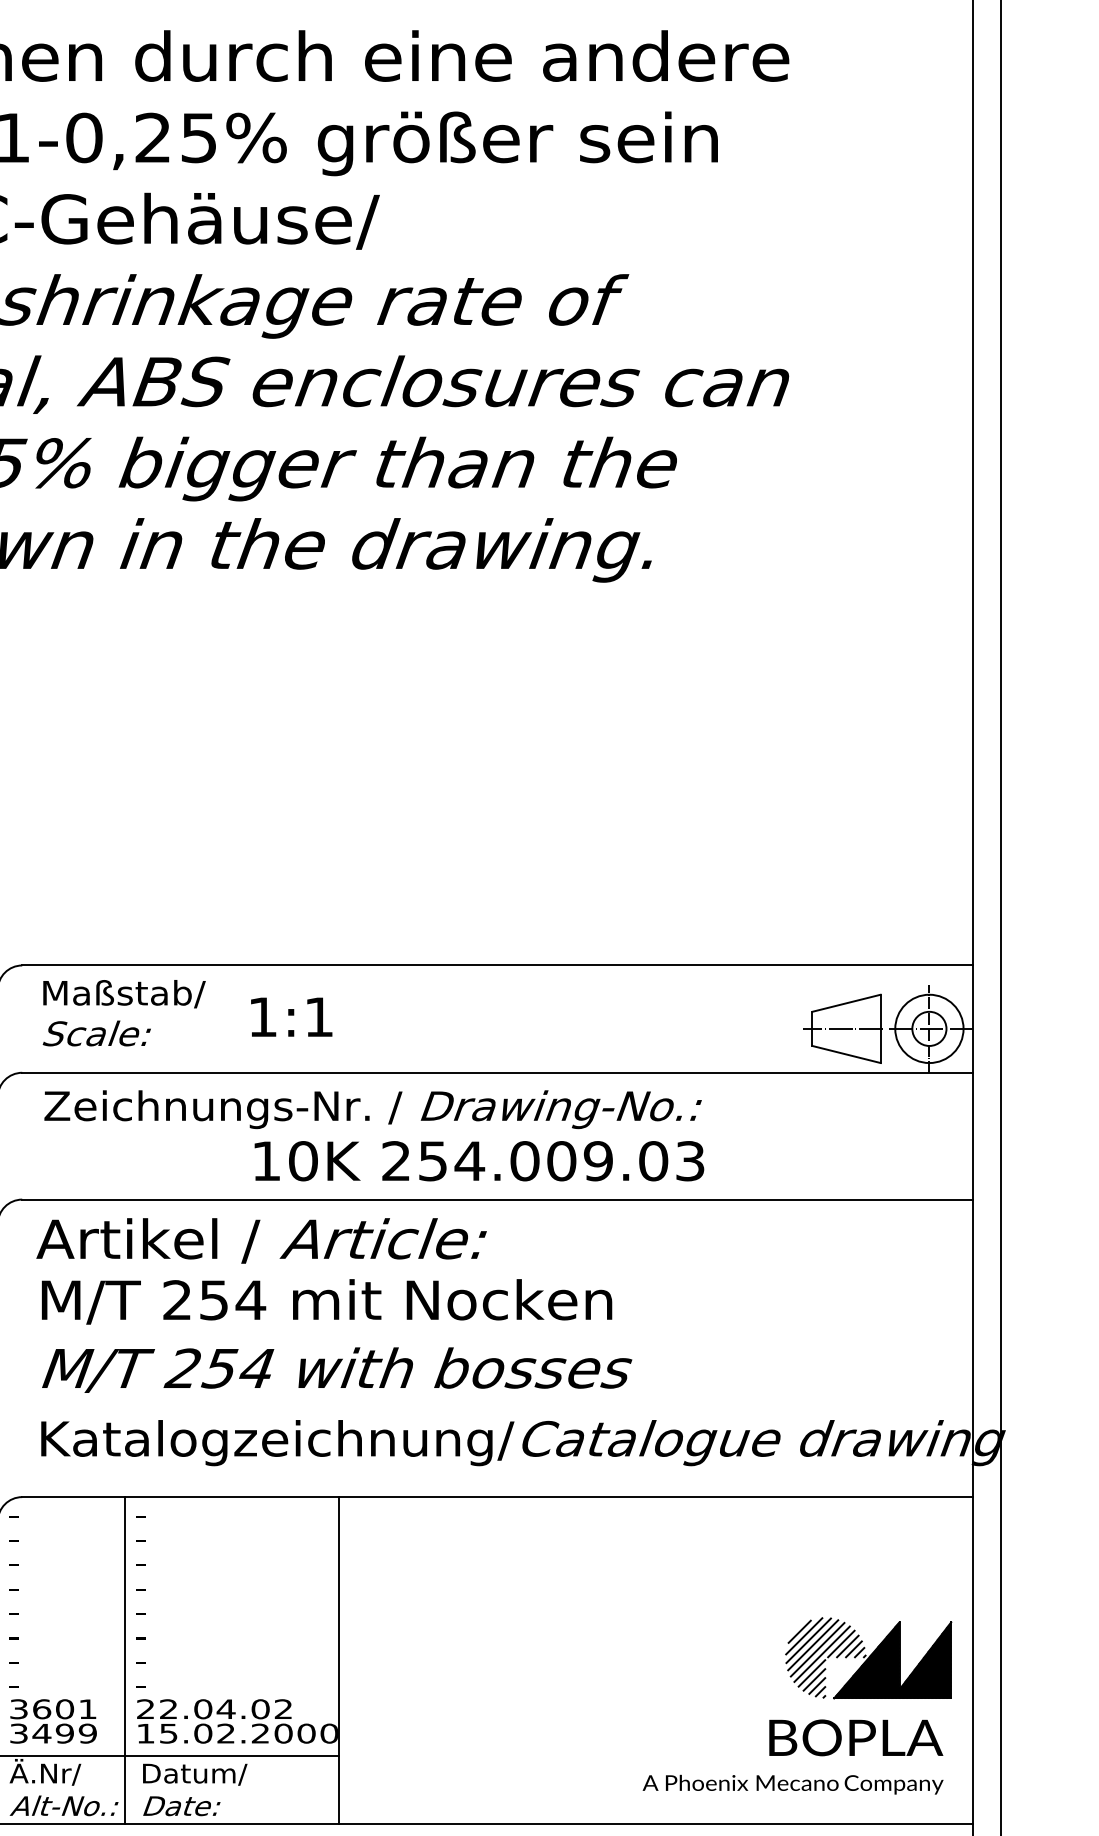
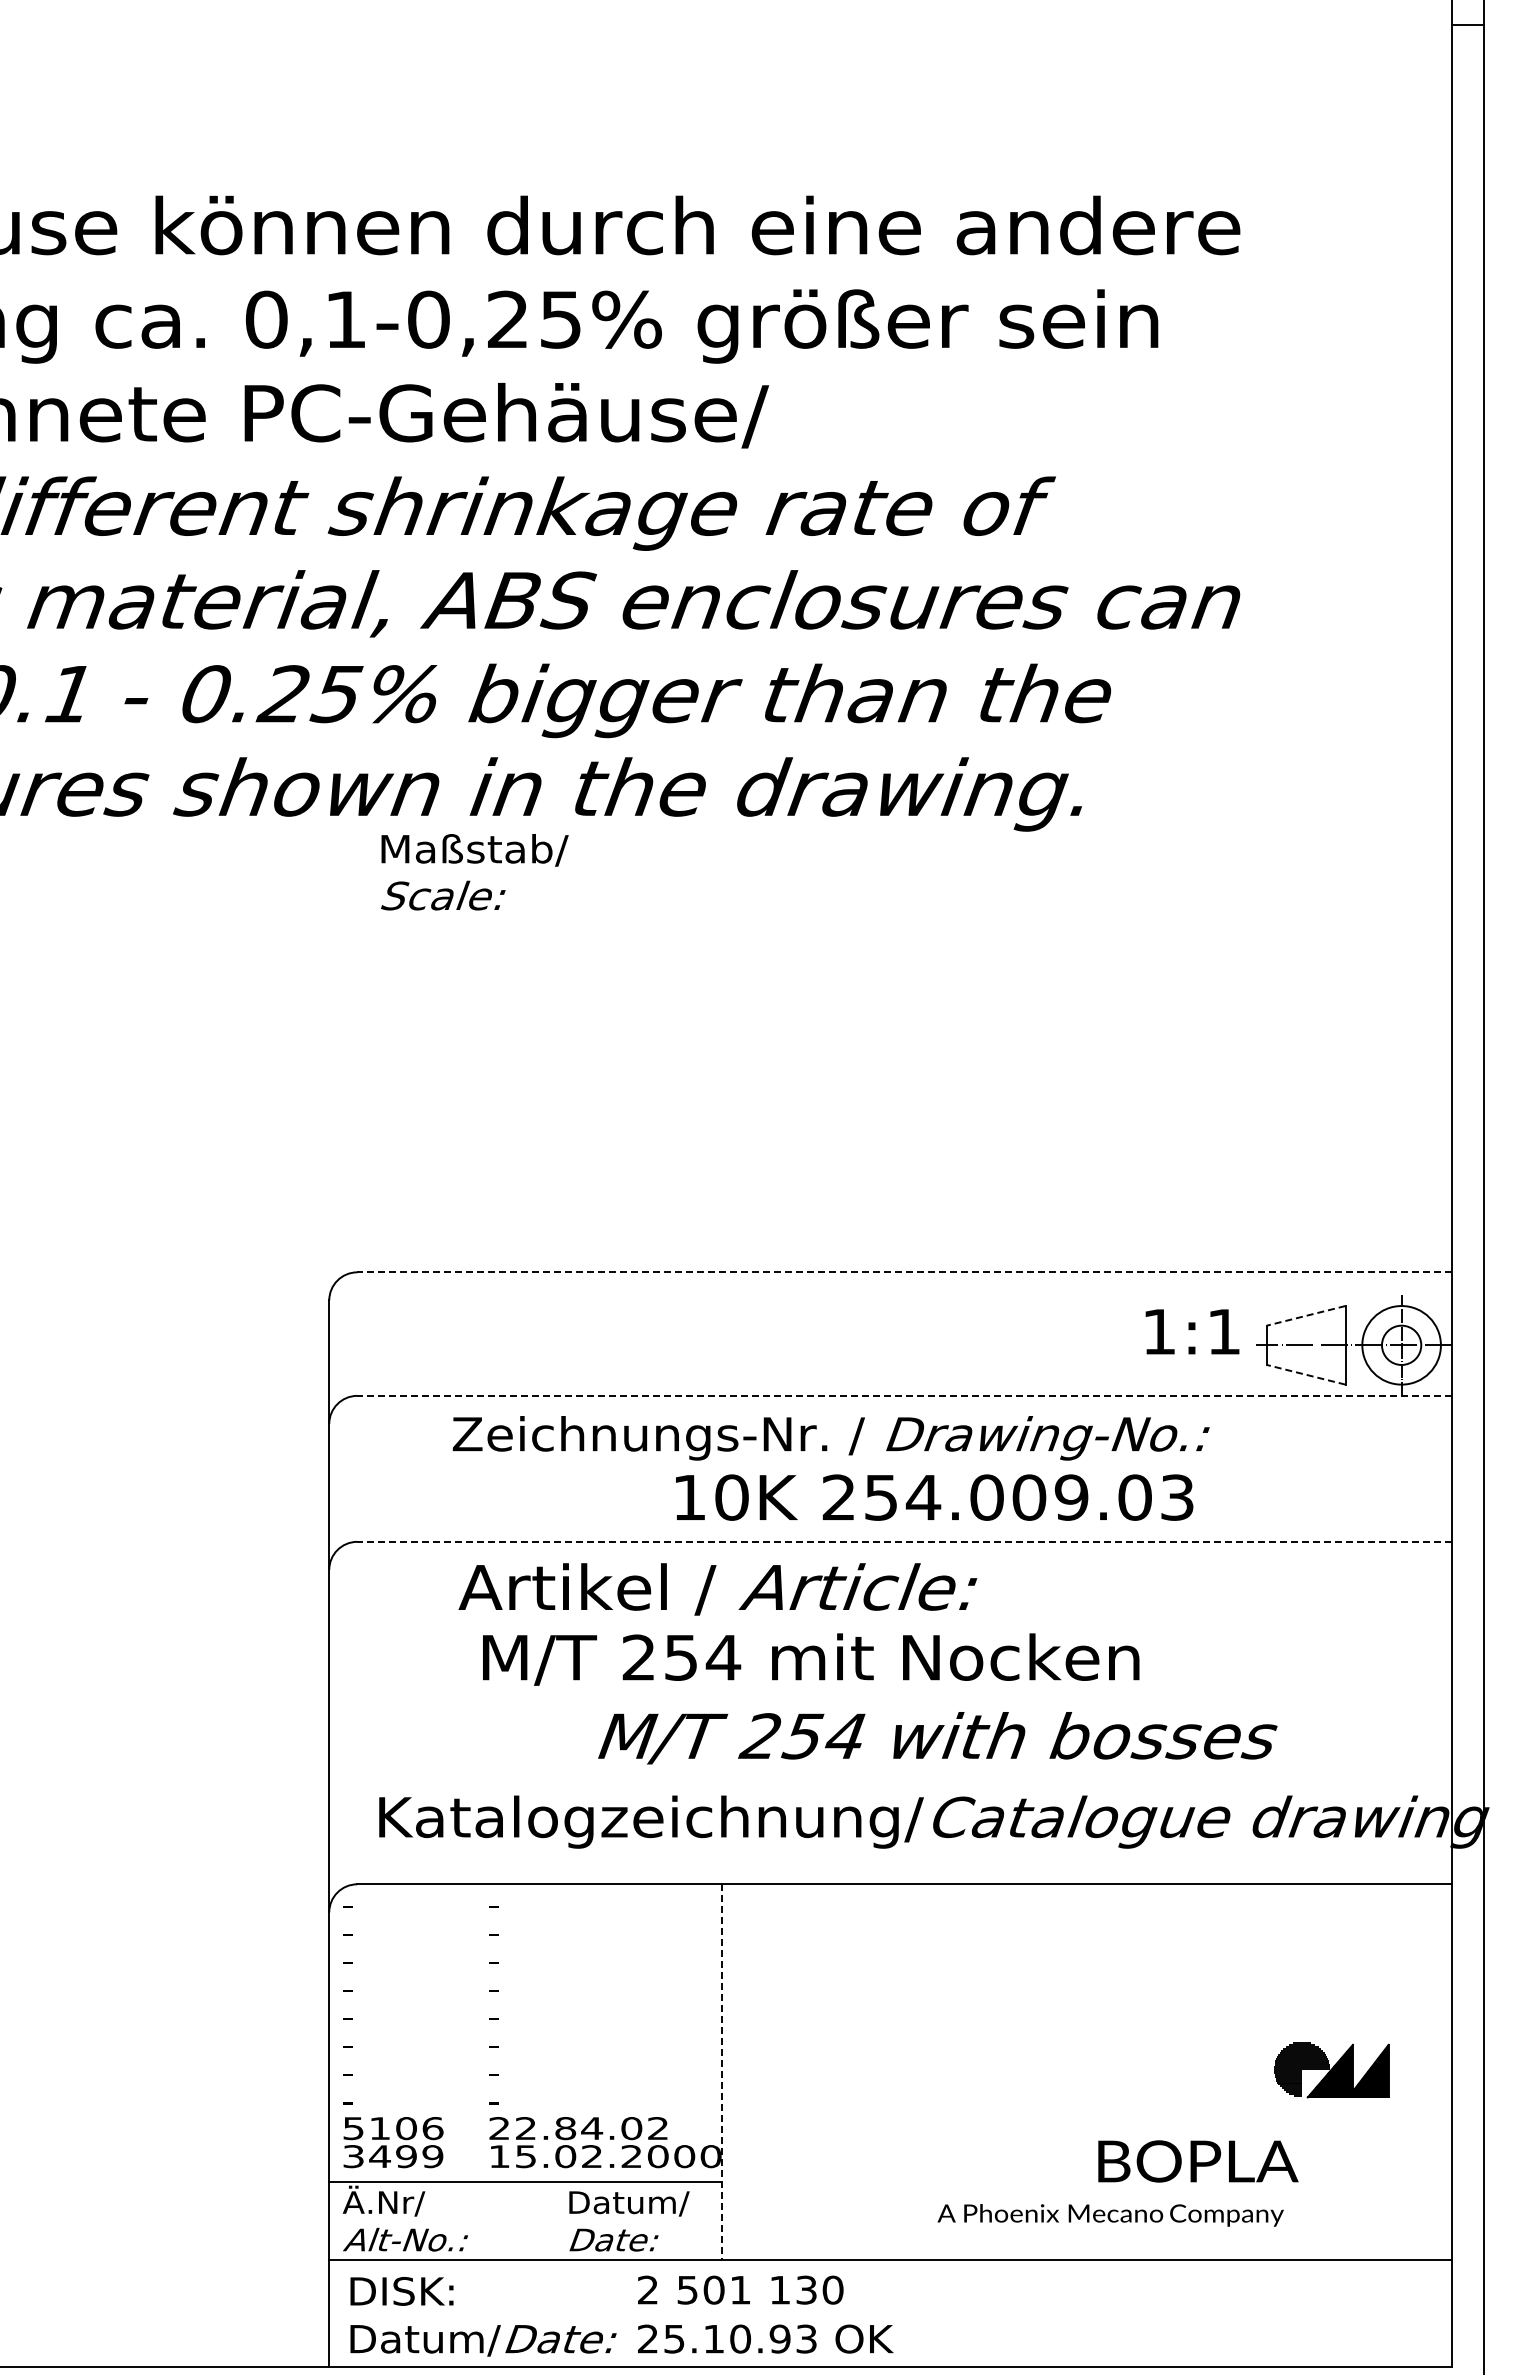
line: (497, 965) -> (904, 1272), solid -> dashed
line: (846, 1002) -> (1306, 1315), solid -> dashed
text: (124, 1013) -> (474, 872), moved
text: (291, 1016) -> (1192, 1331), moved
line: (846, 1054) -> (1306, 1374), solid -> dashed
line: (497, 1072) -> (904, 1395), solid -> dashed
text: (372, 1109) -> (830, 1438), moved
text: (479, 1161) -> (934, 1497), moved
line: (497, 1199) -> (904, 1541), solid -> dashed
text: (261, 1241) -> (717, 1589), moved
text: (327, 1301) -> (811, 1659), moved
text: (336, 1370) -> (937, 1738), moved
part: (868, 1657) -> (1331, 2069), size x0.6
line: (124, 1660) -> (475, 2072), removed
line: (339, 1660) -> (722, 2072), solid -> dashed
text: (53, 1709) -> (393, 2128), 3601 -> 5106
text: (203, 1709) -> (565, 2128), 22.04.02 -> 22.84.02
text: (856, 1737) -> (1198, 2161), moved
text: (792, 1784) -> (1110, 2215), moved
text: (195, 1790) -> (629, 2221), moved

